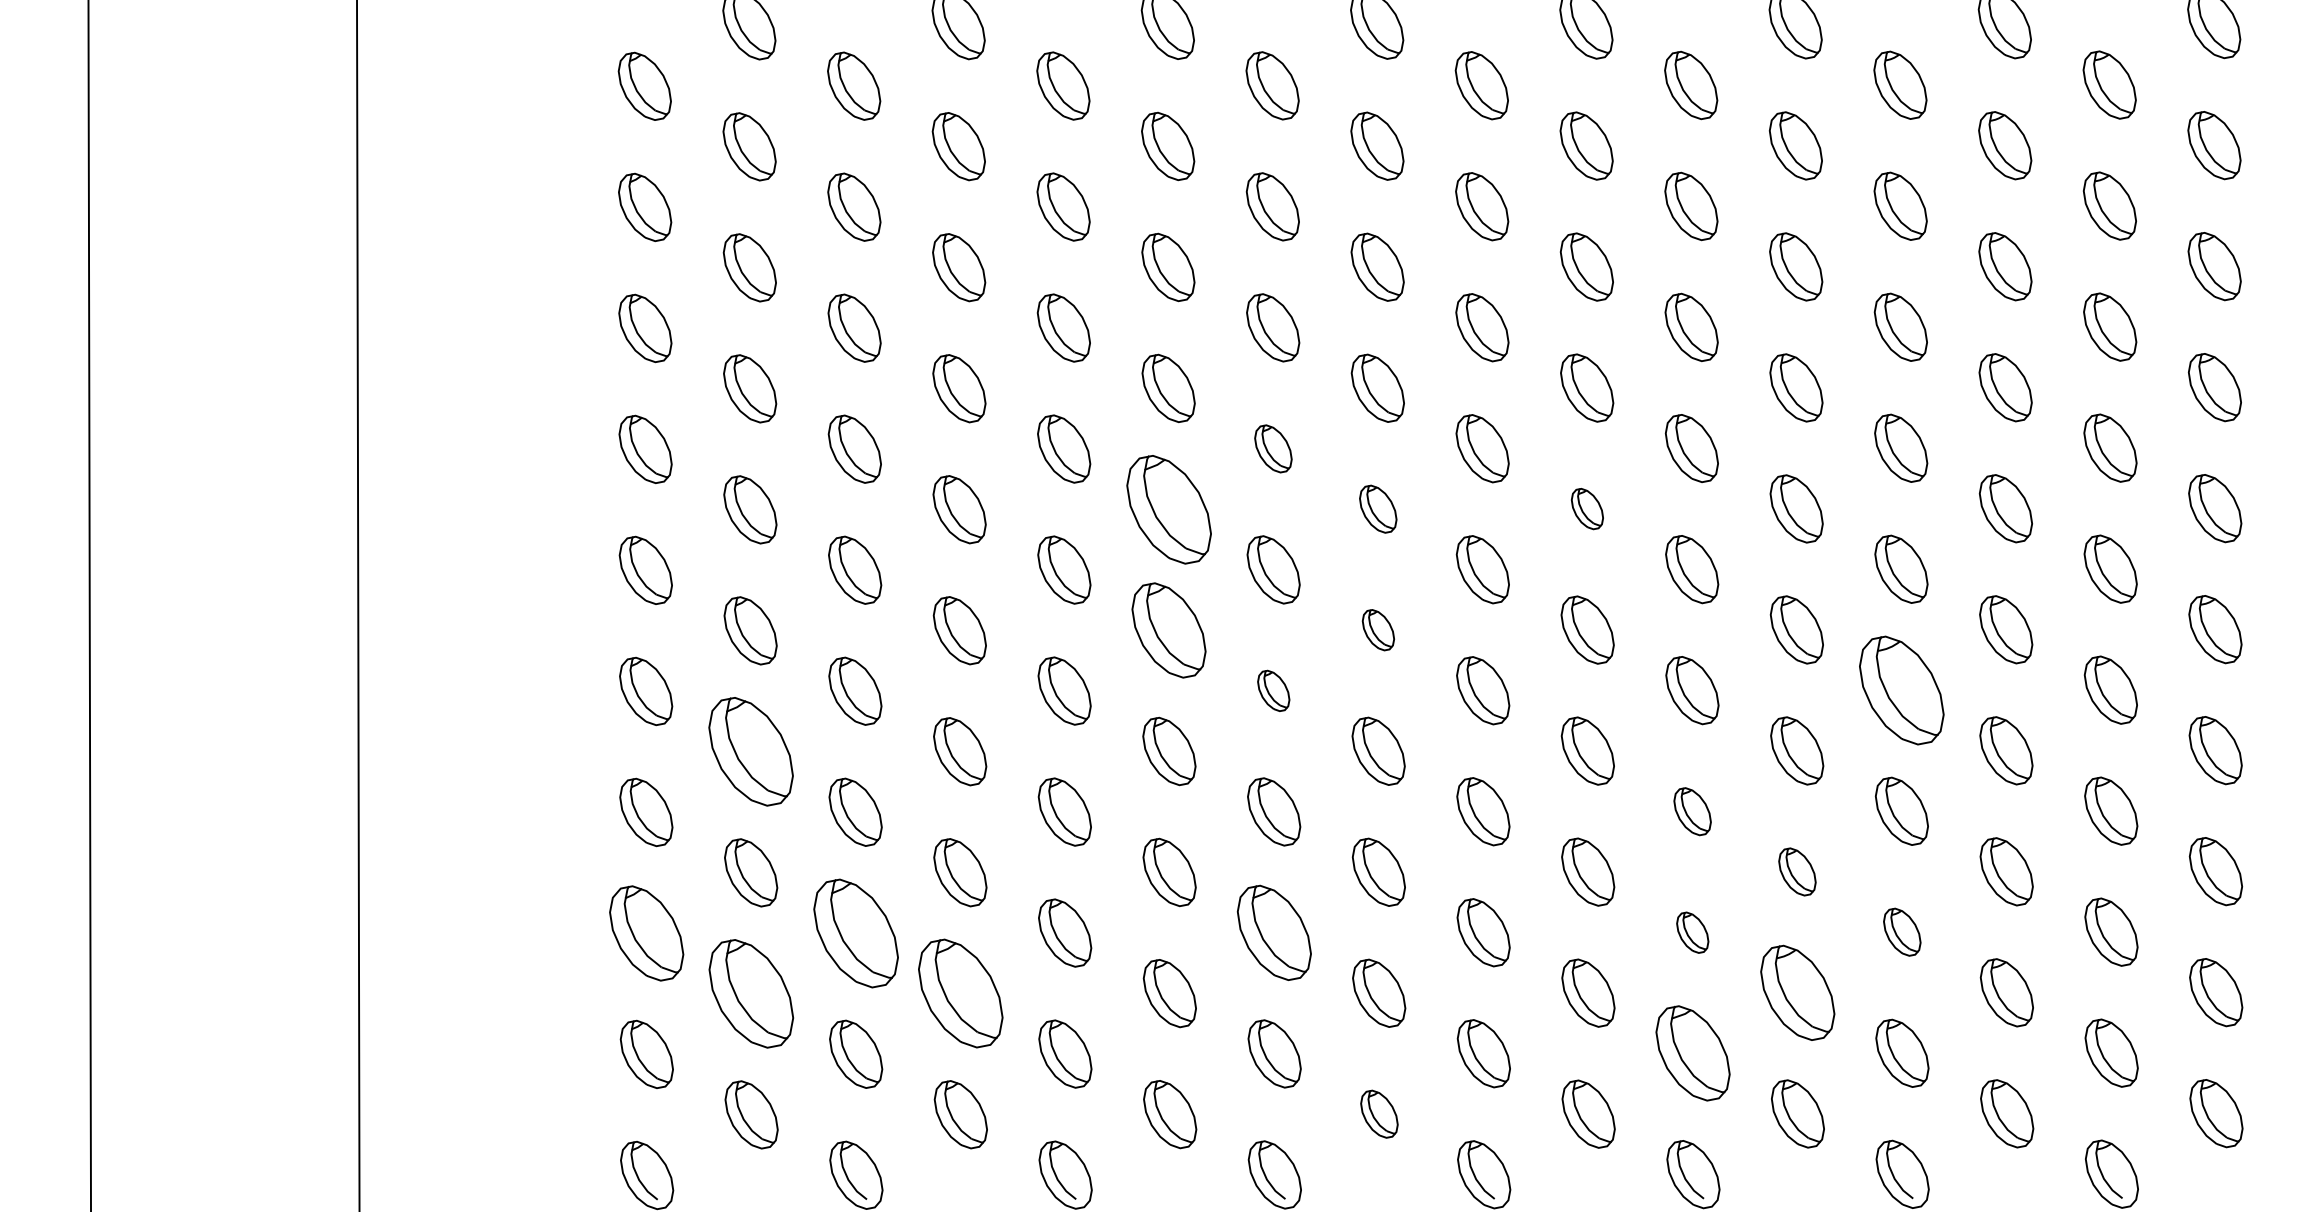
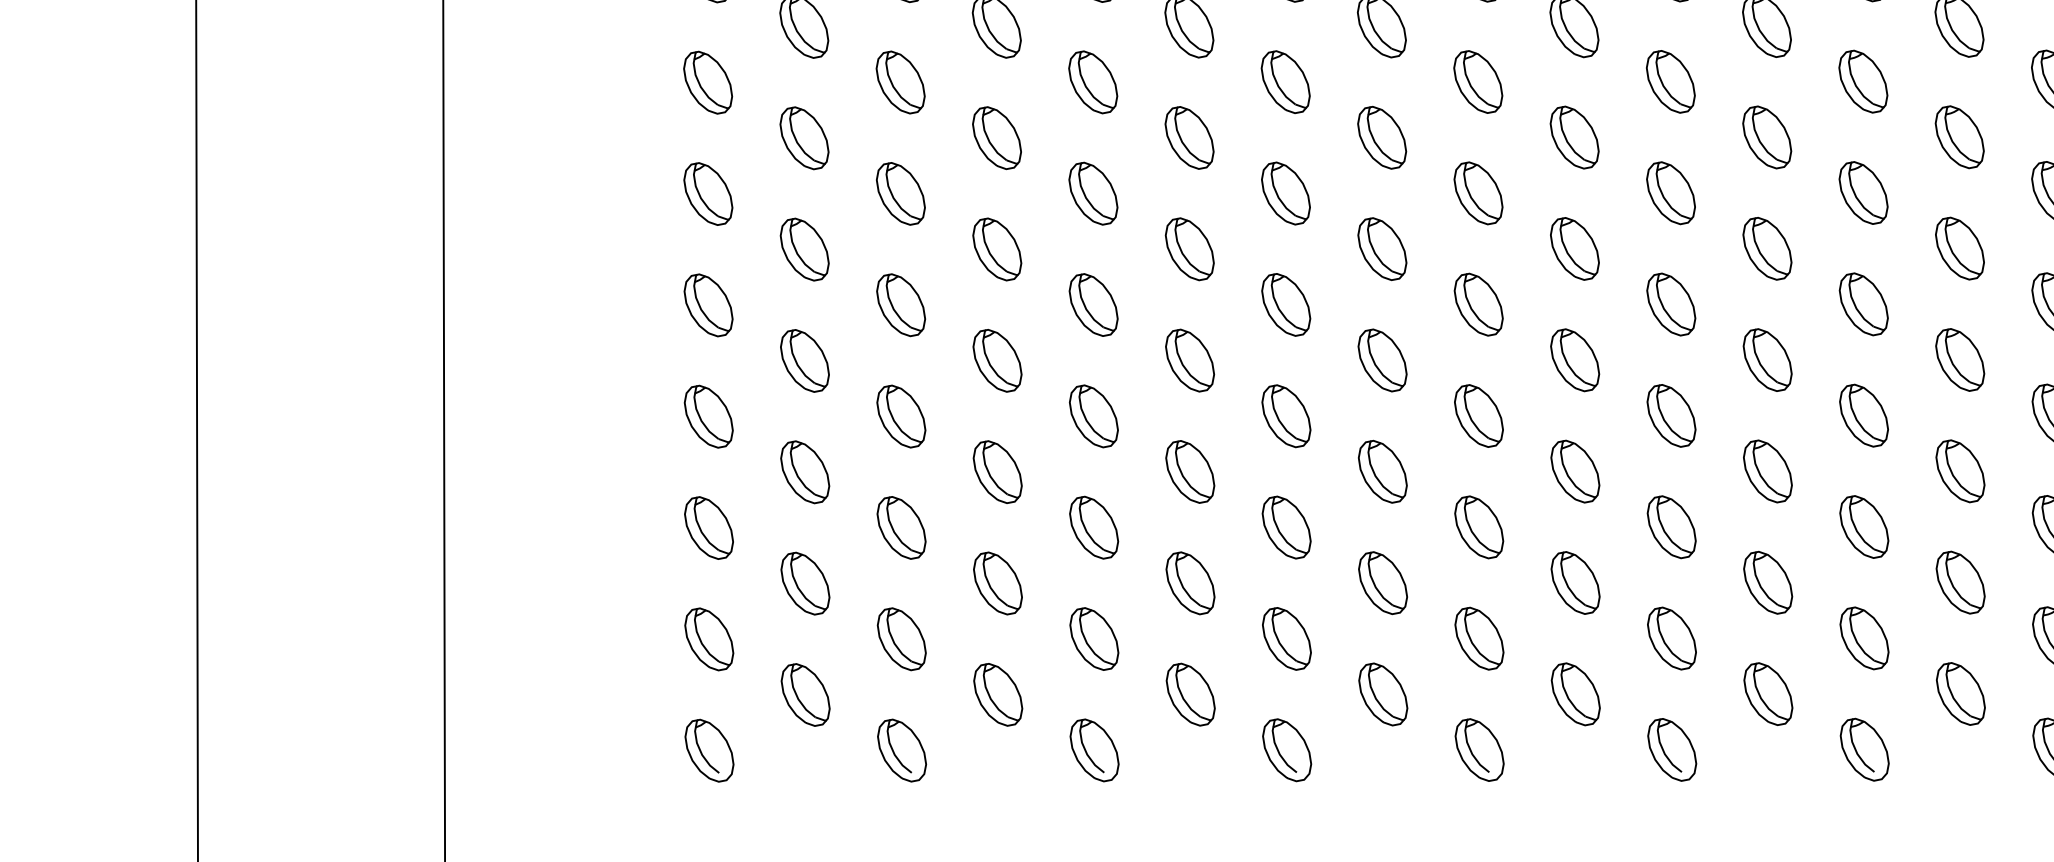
part: (1273, 448) -> (1285, 81), size x1.43
part: (1168, 508) -> (1189, 137), size x0.62
part: (1378, 508) -> (1382, 137), size x1.43
part: (1587, 508) -> (1574, 137), size x1.67
part: (1378, 629) -> (1382, 248), size x1.67
part: (1169, 630) -> (1190, 249), size x0.71
part: (1901, 689) -> (1863, 303), size x0.62
part: (1273, 690) -> (1285, 304), size x1.67
part: (750, 751) -> (804, 360), size x0.62
part: (1692, 811) -> (1671, 415), size x1.43
part: (1797, 871) -> (1767, 471), size x1.43
part: (1902, 931) -> (1864, 526), size x1.43
part: (855, 932) -> (901, 527), size x0.62
part: (1274, 932) -> (1286, 527), size x0.71
part: (1692, 932) -> (1671, 527), size x1.67
part: (646, 933) -> (708, 528), size x0.71
part: (1797, 992) -> (1767, 582), size x0.71
part: (751, 993) -> (805, 583), size x0.62
part: (960, 993) -> (997, 583), size x0.62
part: (1693, 1053) -> (1672, 638), size x0.71
part: (1379, 1113) -> (1383, 693), size x1.43

